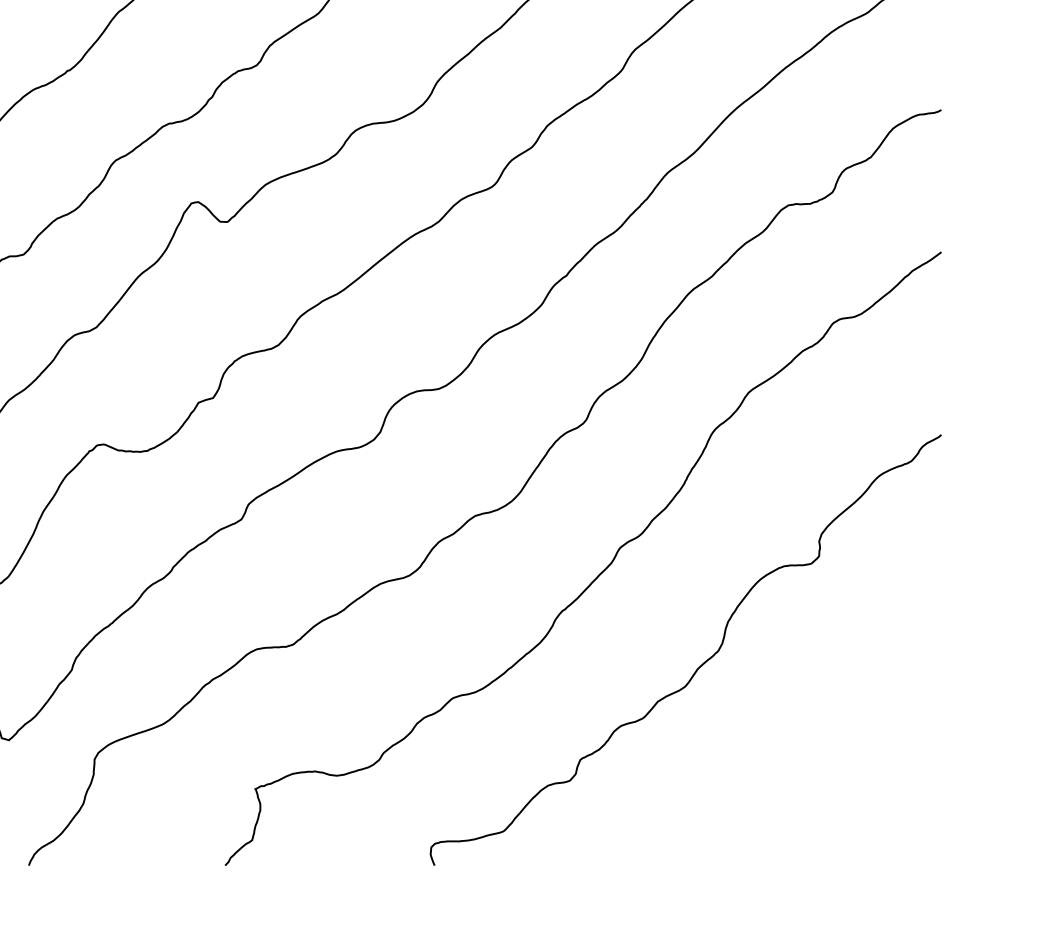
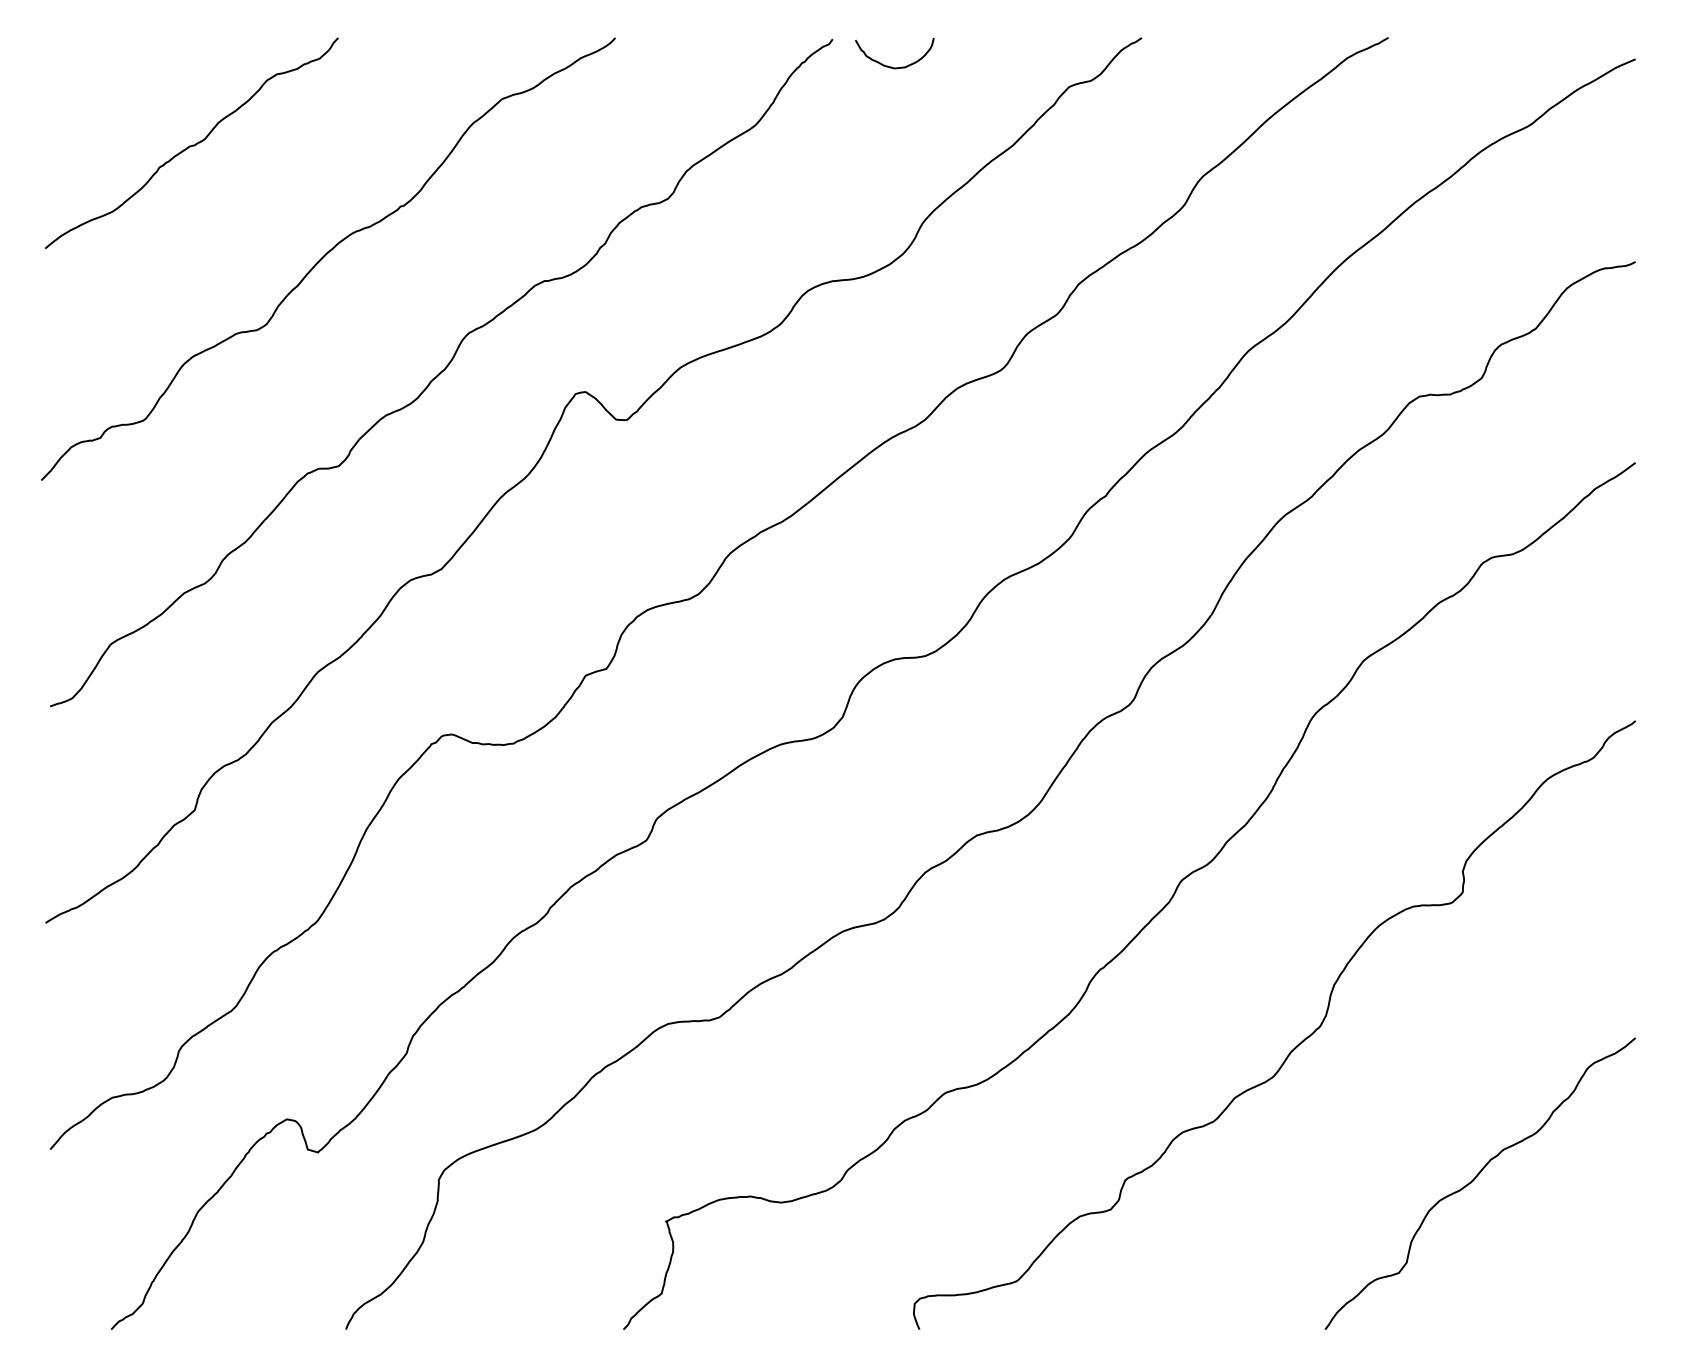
curve: (828, 759) -> (1475, 1179), added

